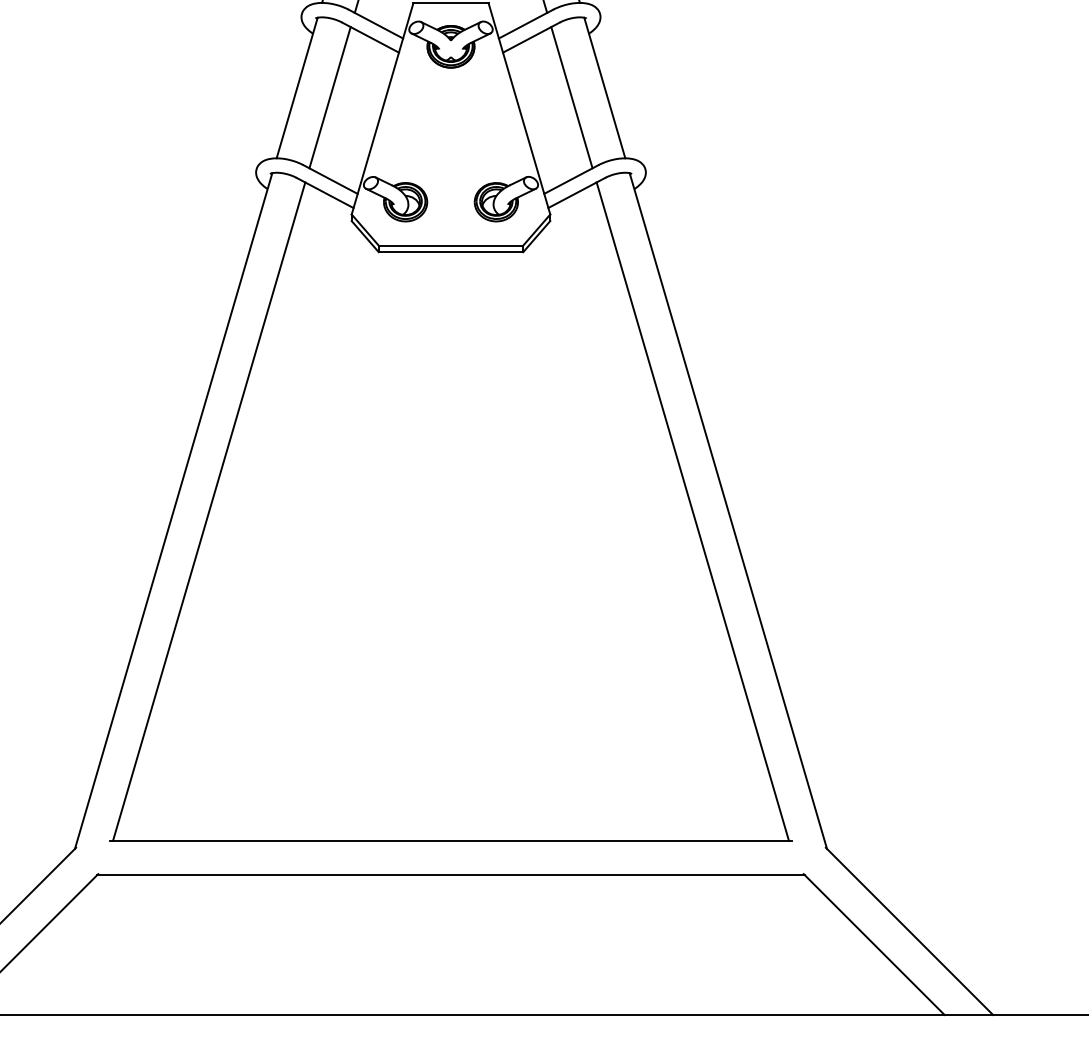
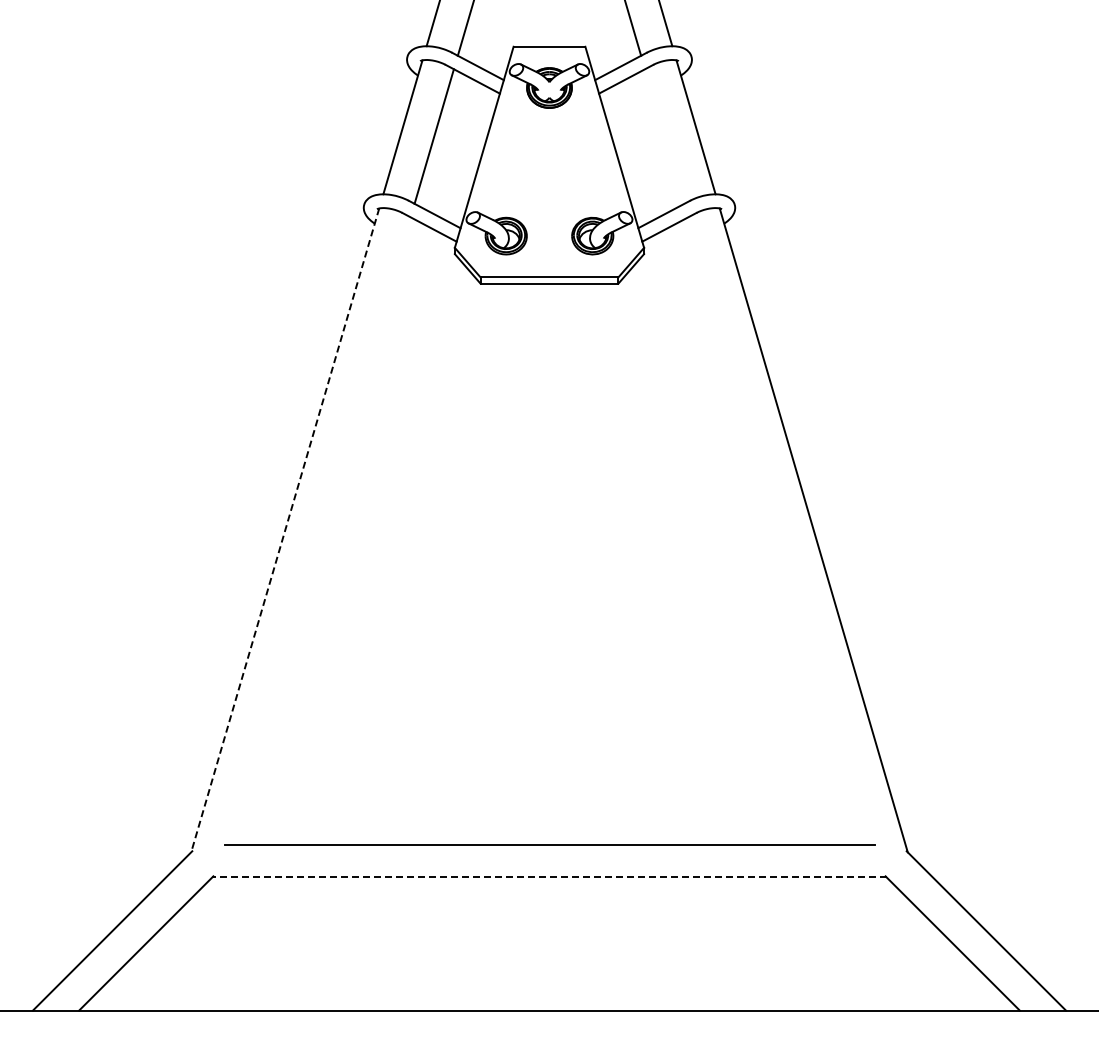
line: (571, 97) -> (664, 136), removed
line: (173, 511) -> (285, 530), solid -> dashed
line: (208, 511) -> (318, 530), removed
line: (692, 511) -> (779, 530), removed
line: (451, 875) -> (549, 877), solid -> dashed

